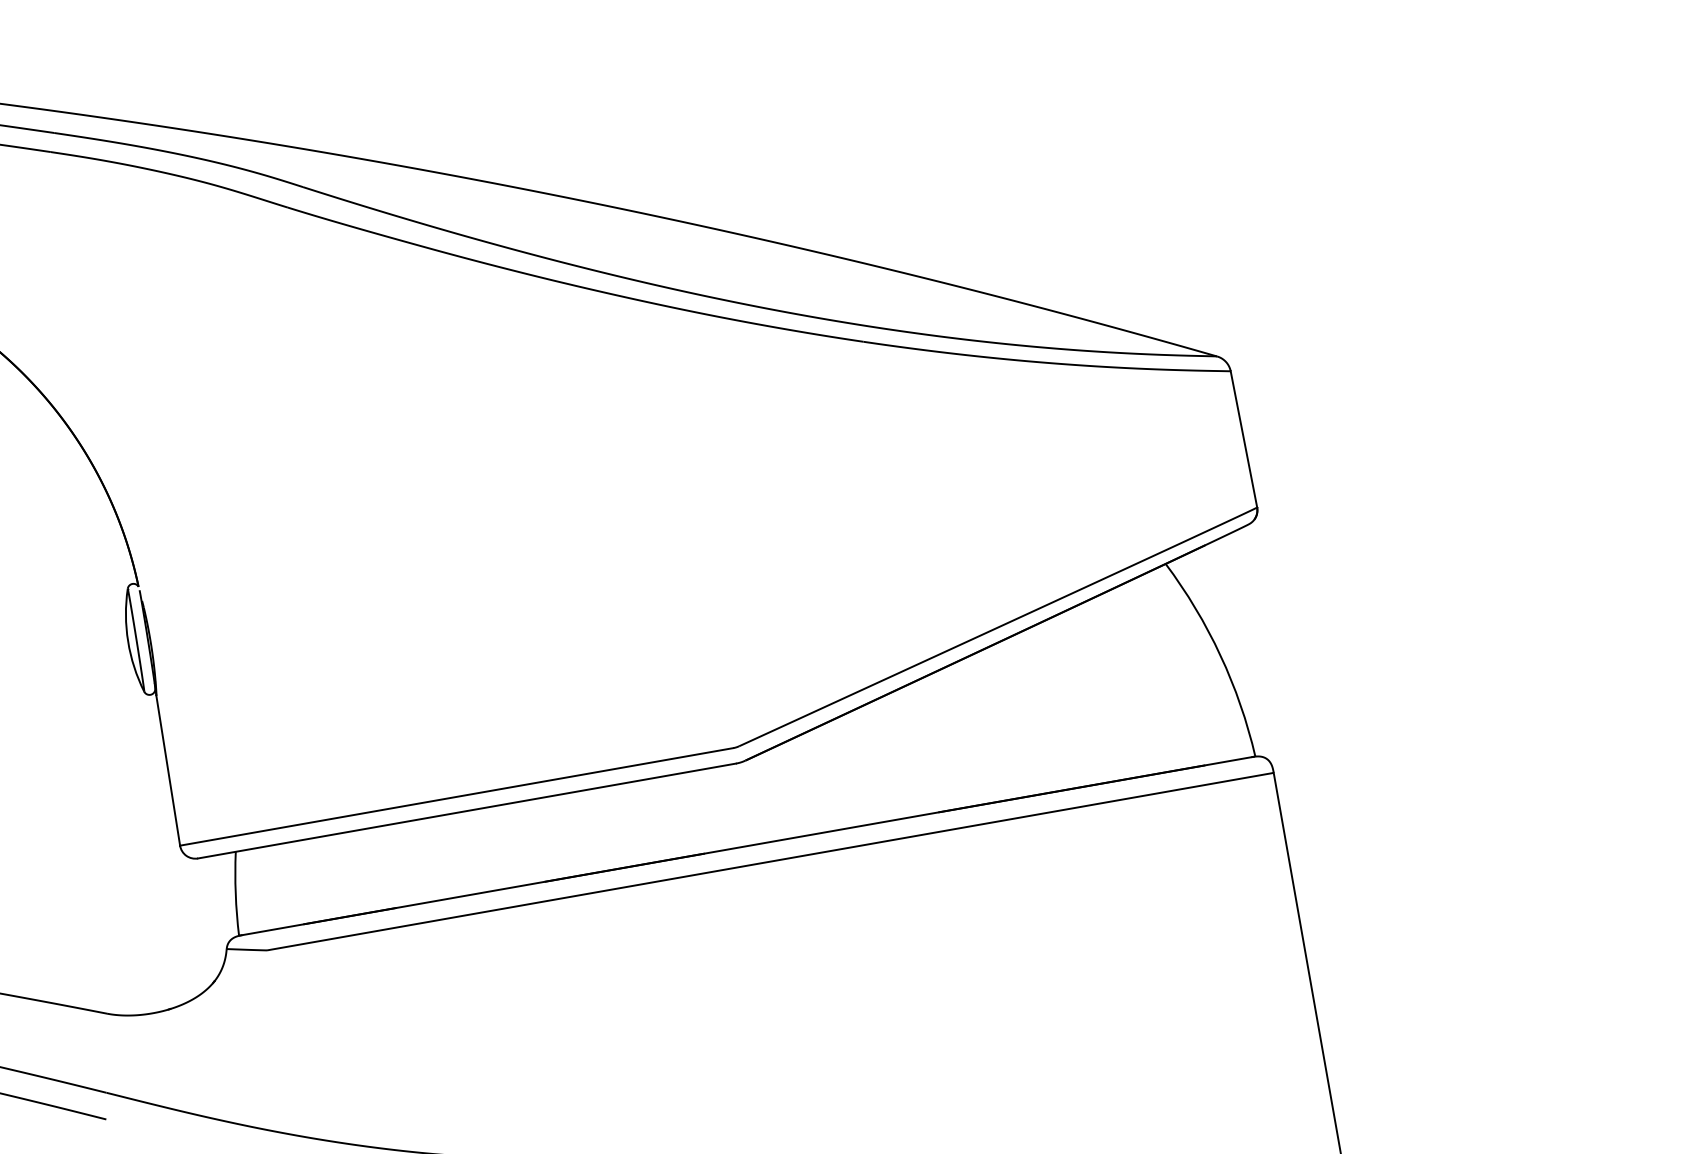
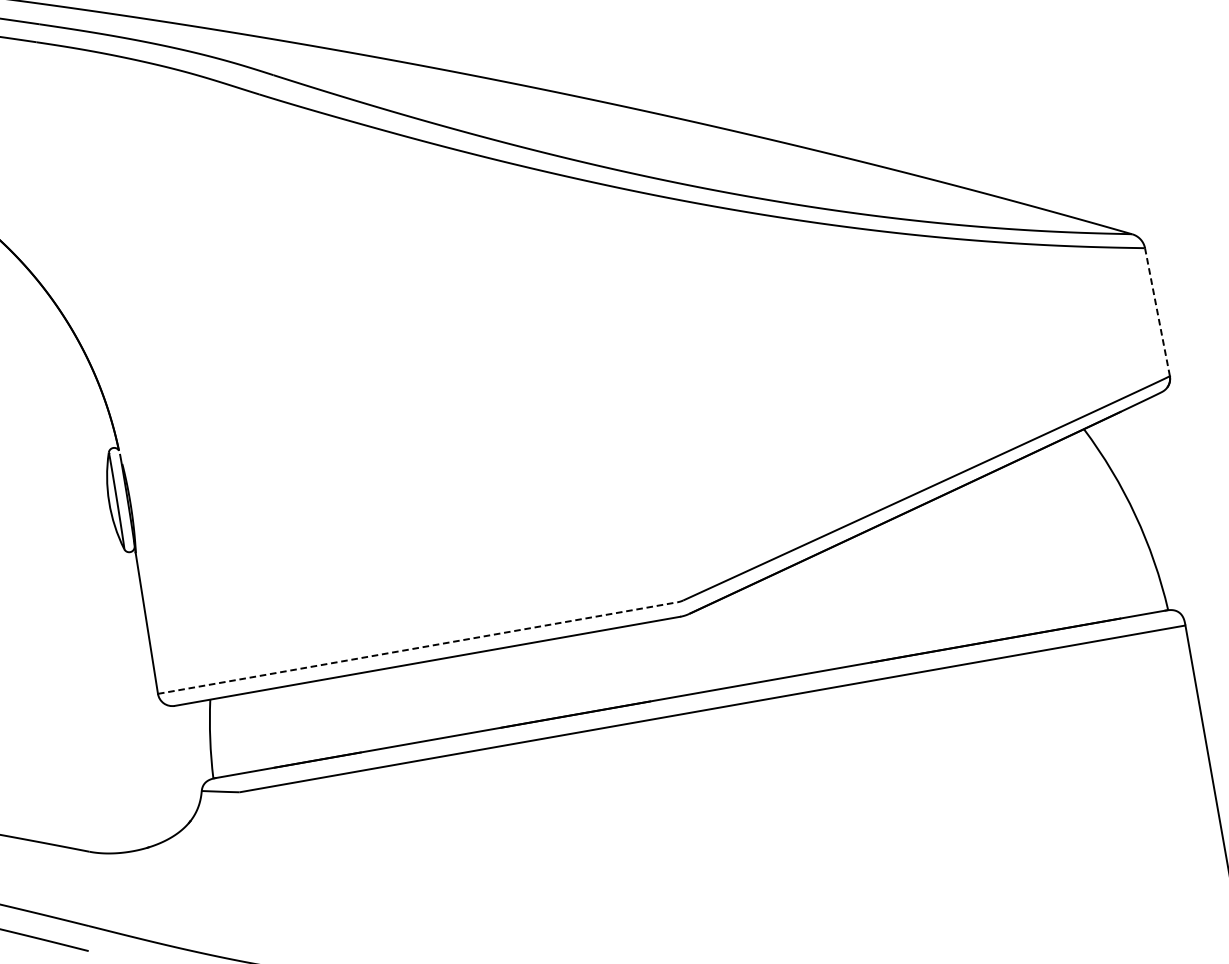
line: (1243, 438) -> (1157, 311), solid -> dashed
line: (456, 796) -> (417, 647), solid -> dashed

